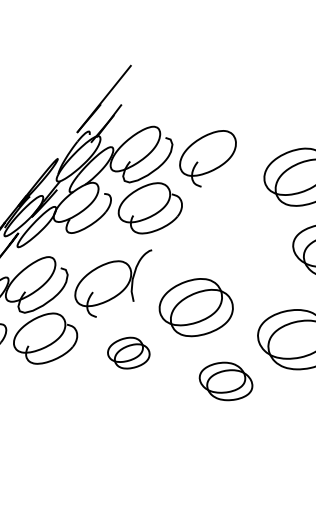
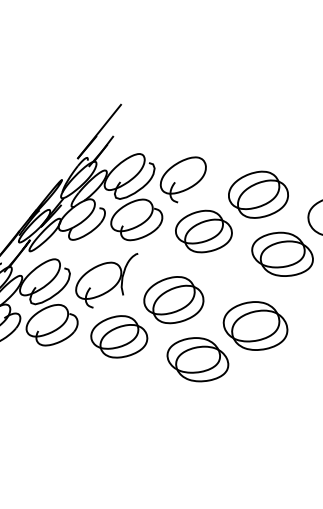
part: (232, 222) -> (203, 231), added
part: (128, 352) -> (119, 336), size x1.67
part: (225, 381) -> (197, 359), size x1.43

